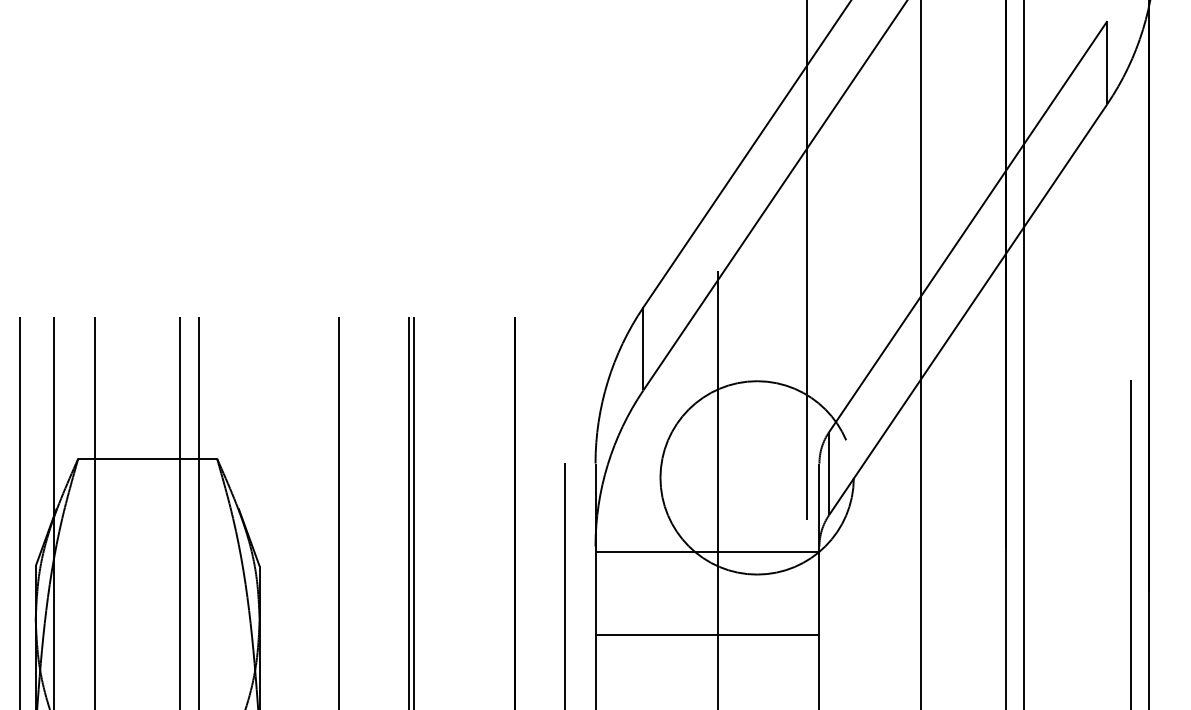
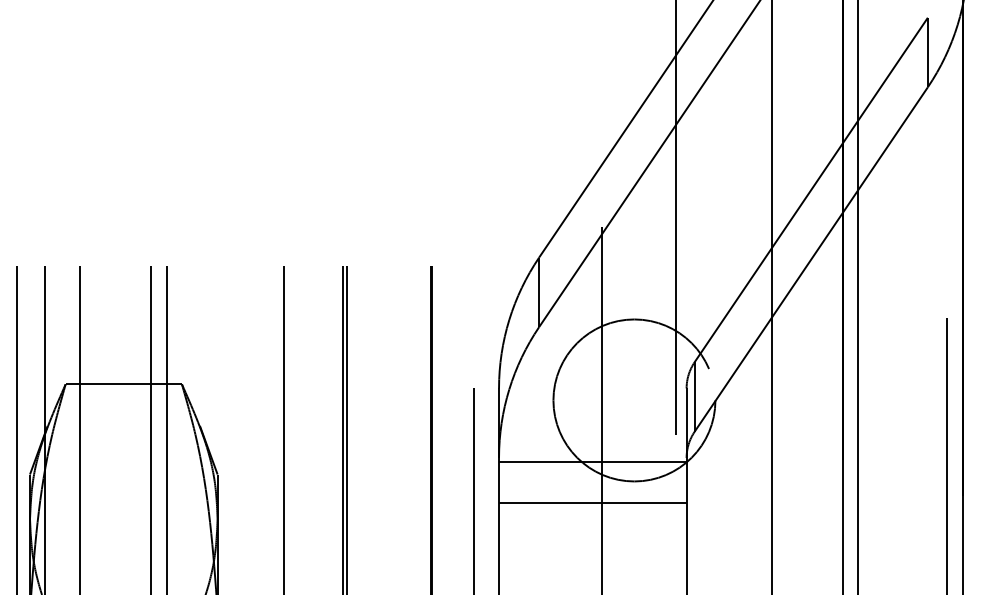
line: (707, 634) -> (592, 502), moved

